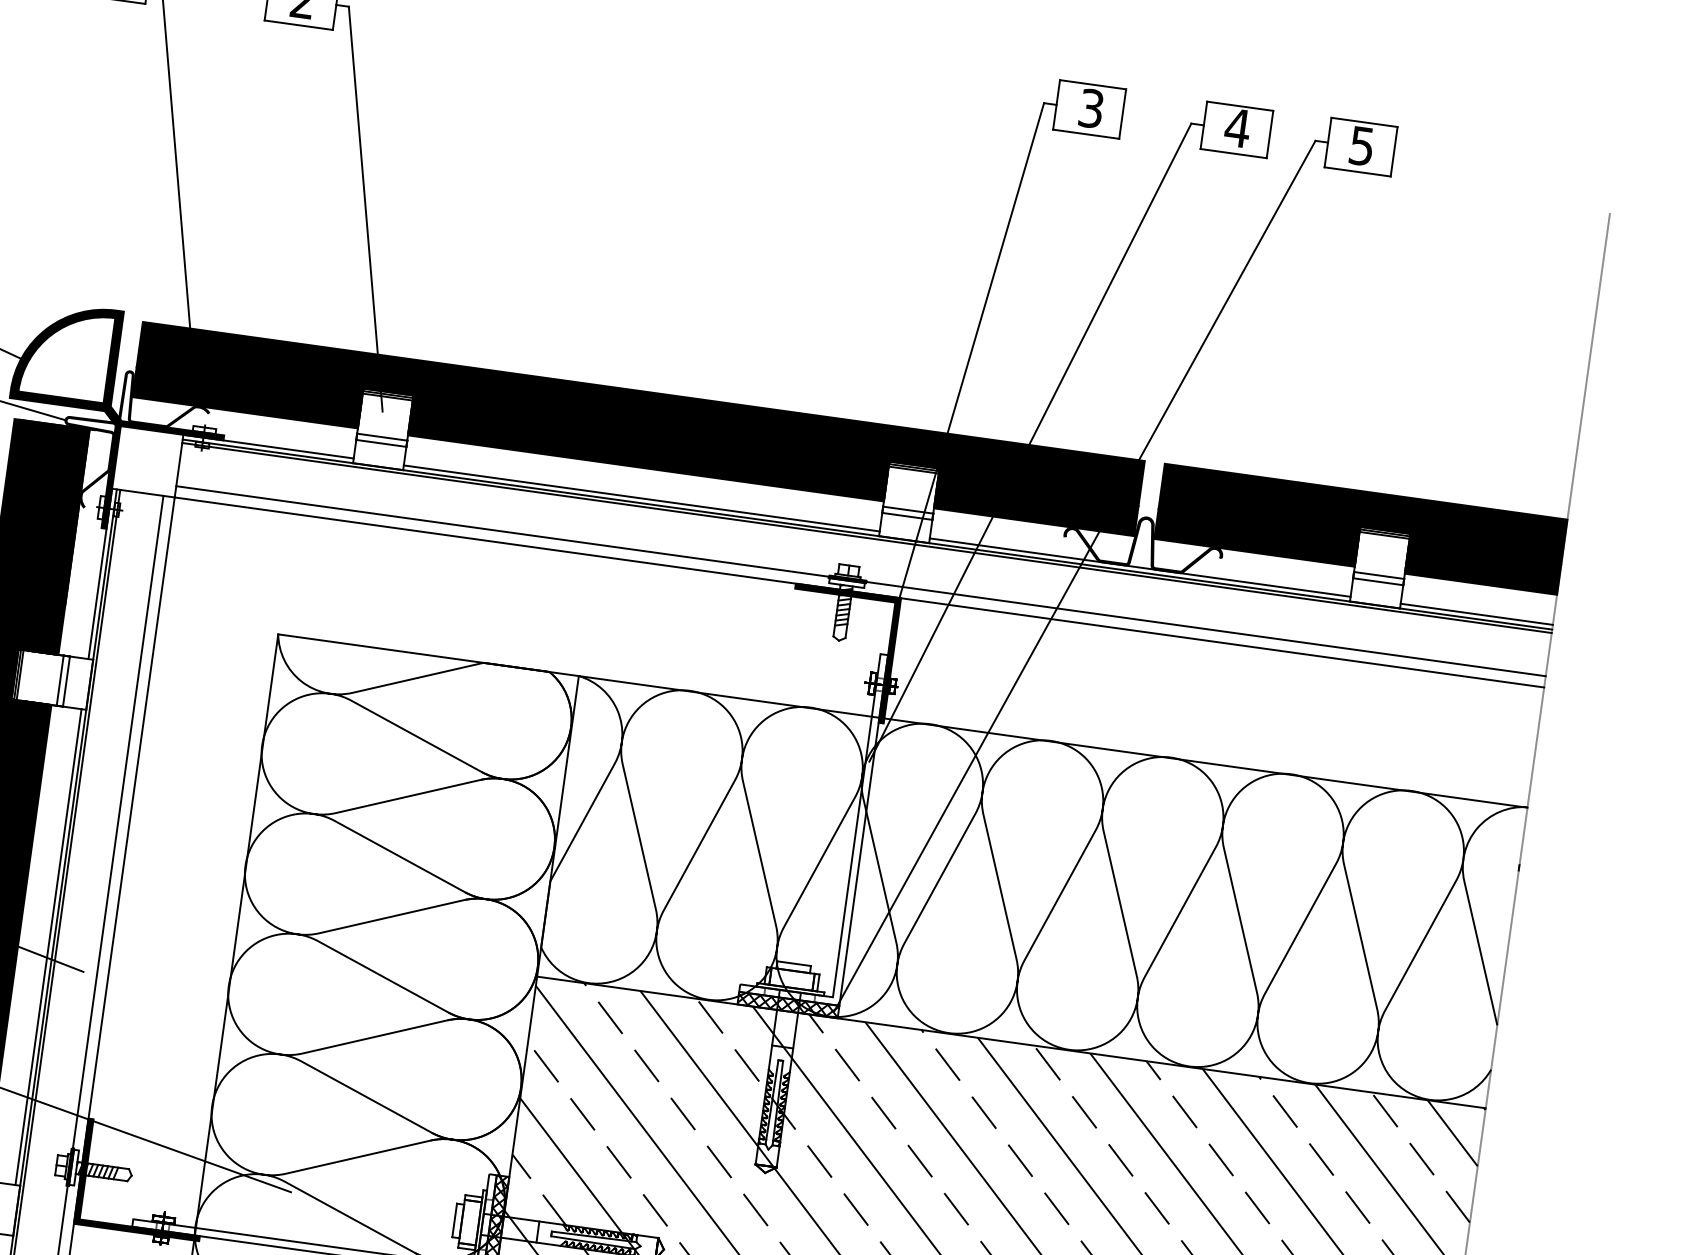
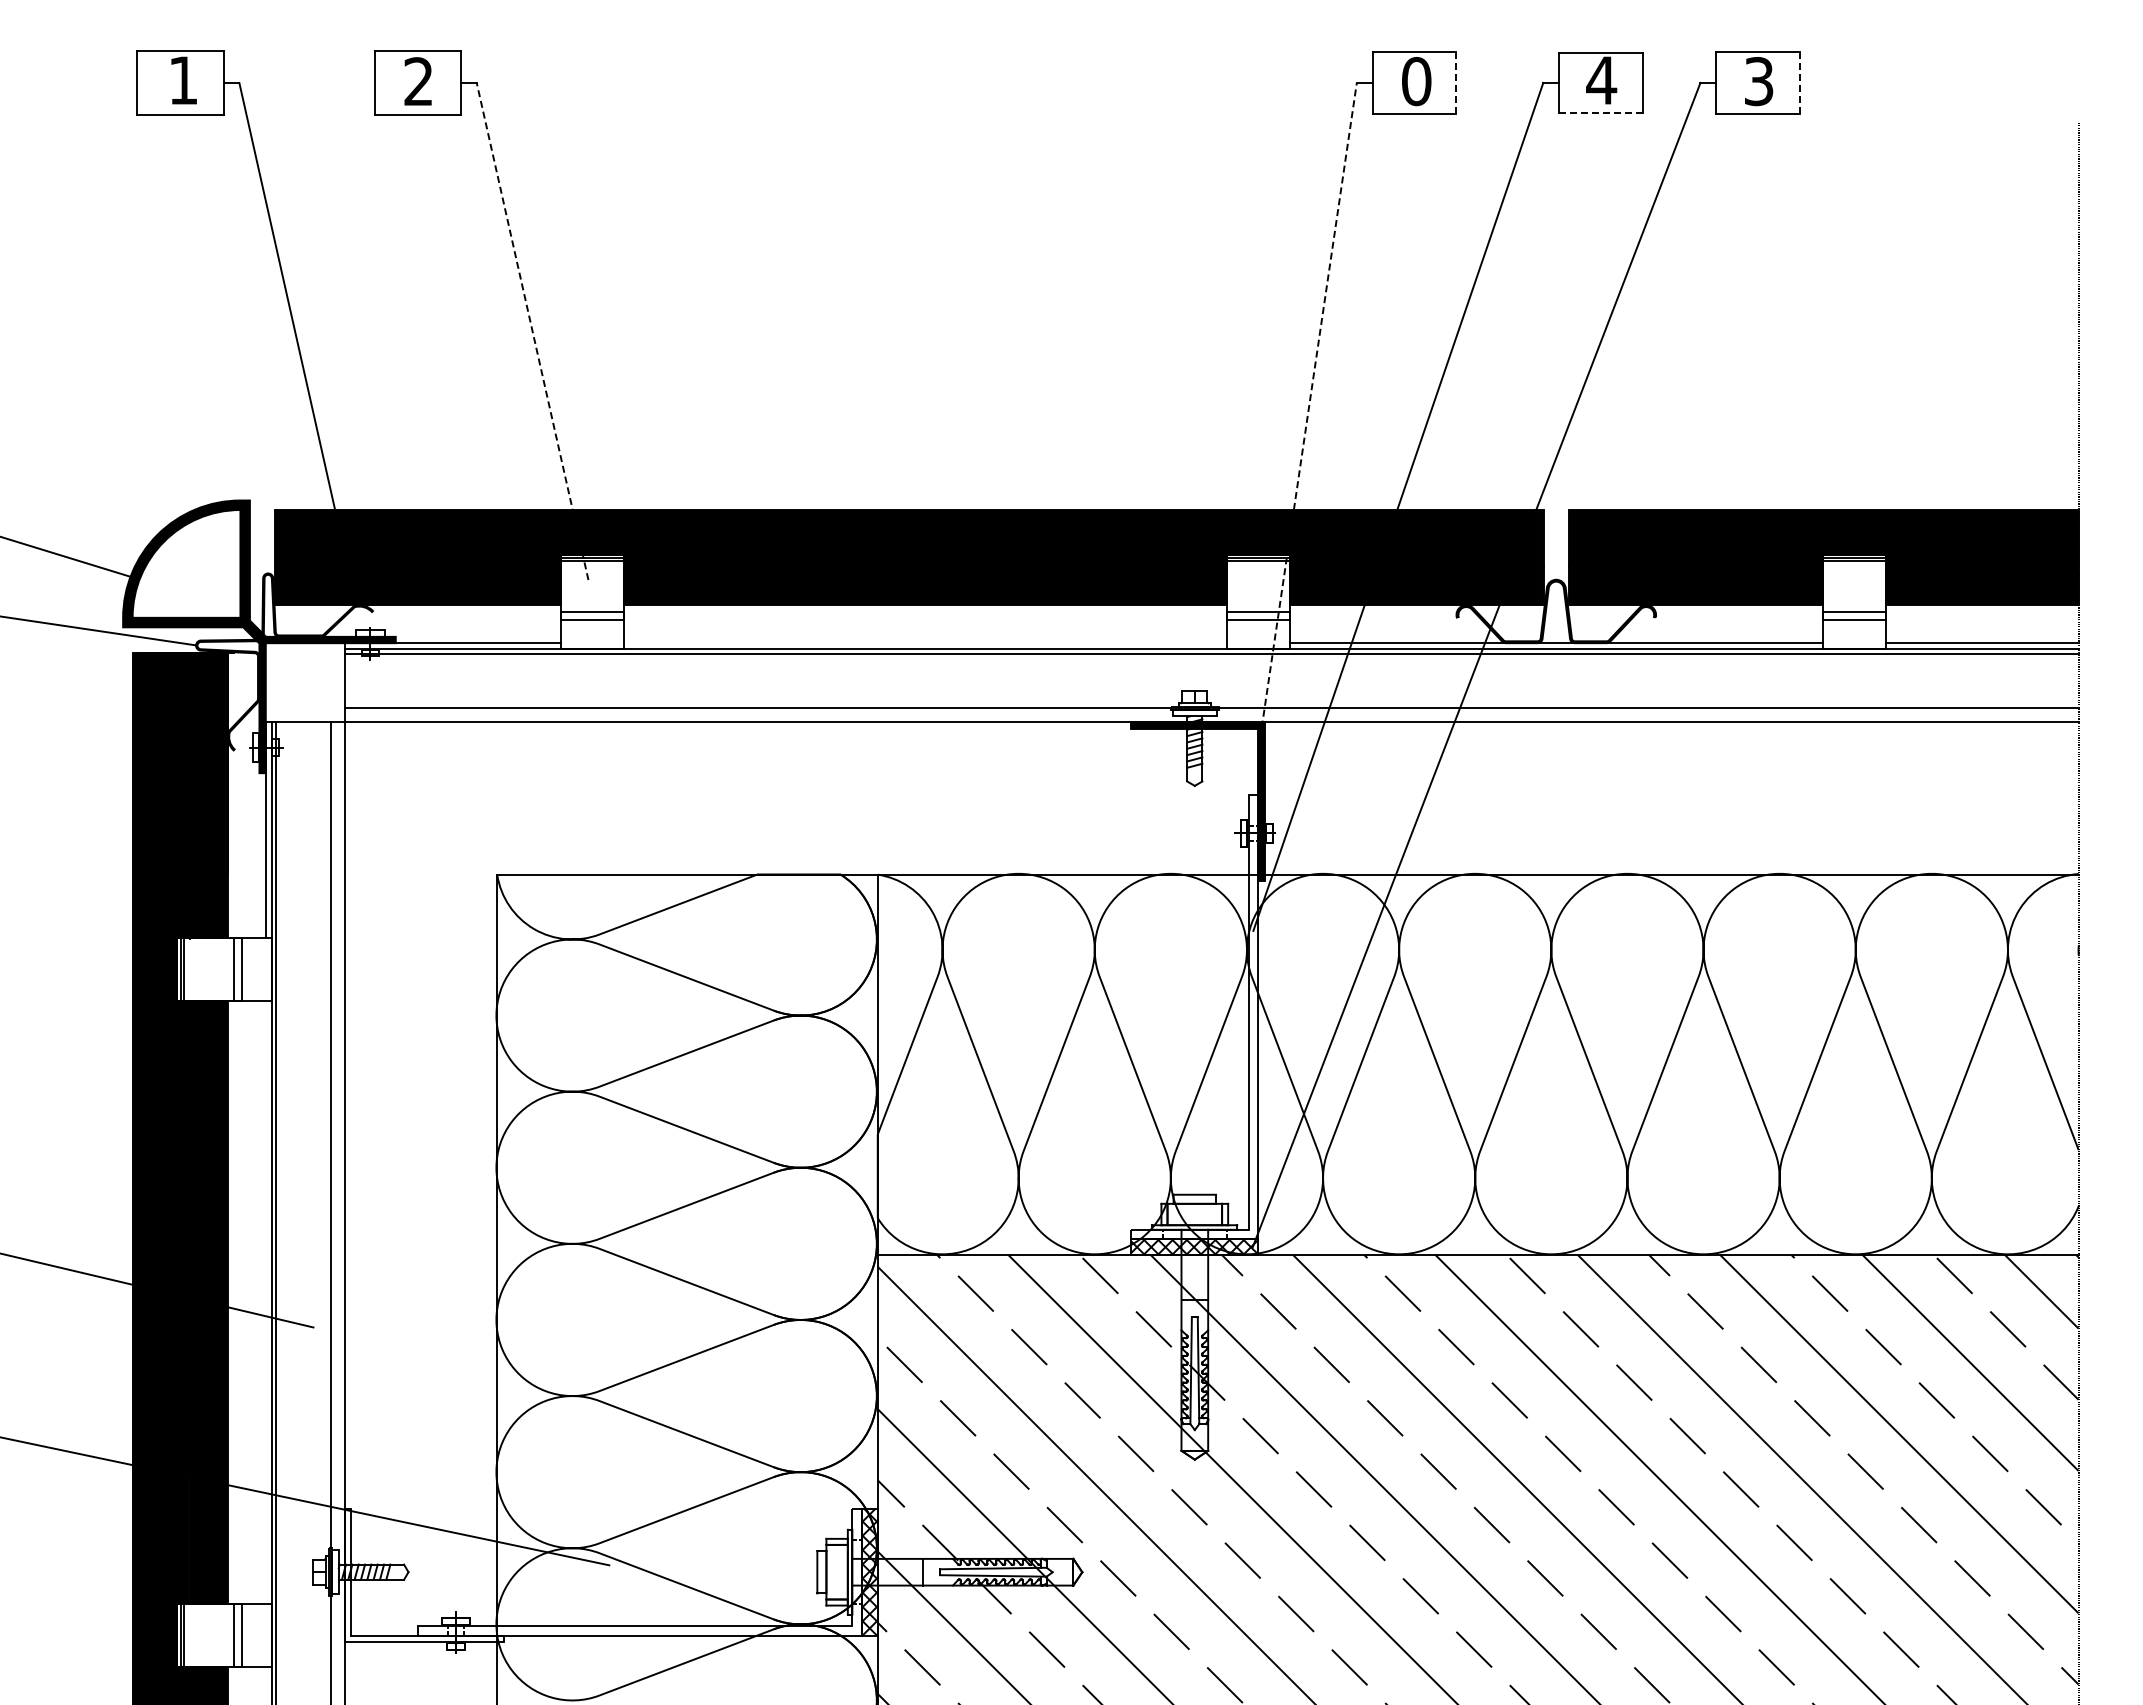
text: (1091, 108) -> (1416, 81), 3 -> 0
line: (1122, 113) -> (1456, 82), solid -> dashed
text: (1362, 146) -> (1759, 81), 5 -> 3
line: (1394, 151) -> (1800, 82), solid -> dashed
line: (1234, 153) -> (1601, 112), solid -> dashed
line: (365, 209) -> (532, 331), solid -> dashed
line: (969, 356) -> (1308, 410), solid -> dashed
line: (641, 498) -> (925, 643), removed
line: (48, 946) -> (265, 1302), removed
fill: (144, 1179) -> (424, 1574), removed

